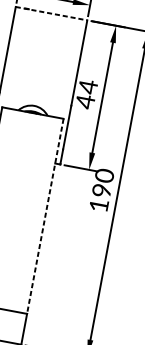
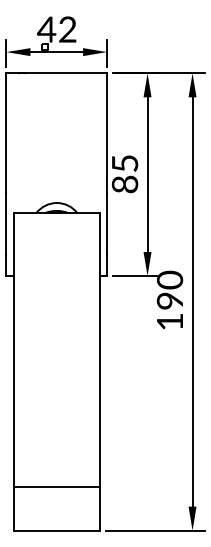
line: (52, 13) -> (57, 73), dashed -> solid
text: (86, 94) -> (124, 174), 44 -> 85
line: (45, 216) -> (99, 350), dashed -> solid

